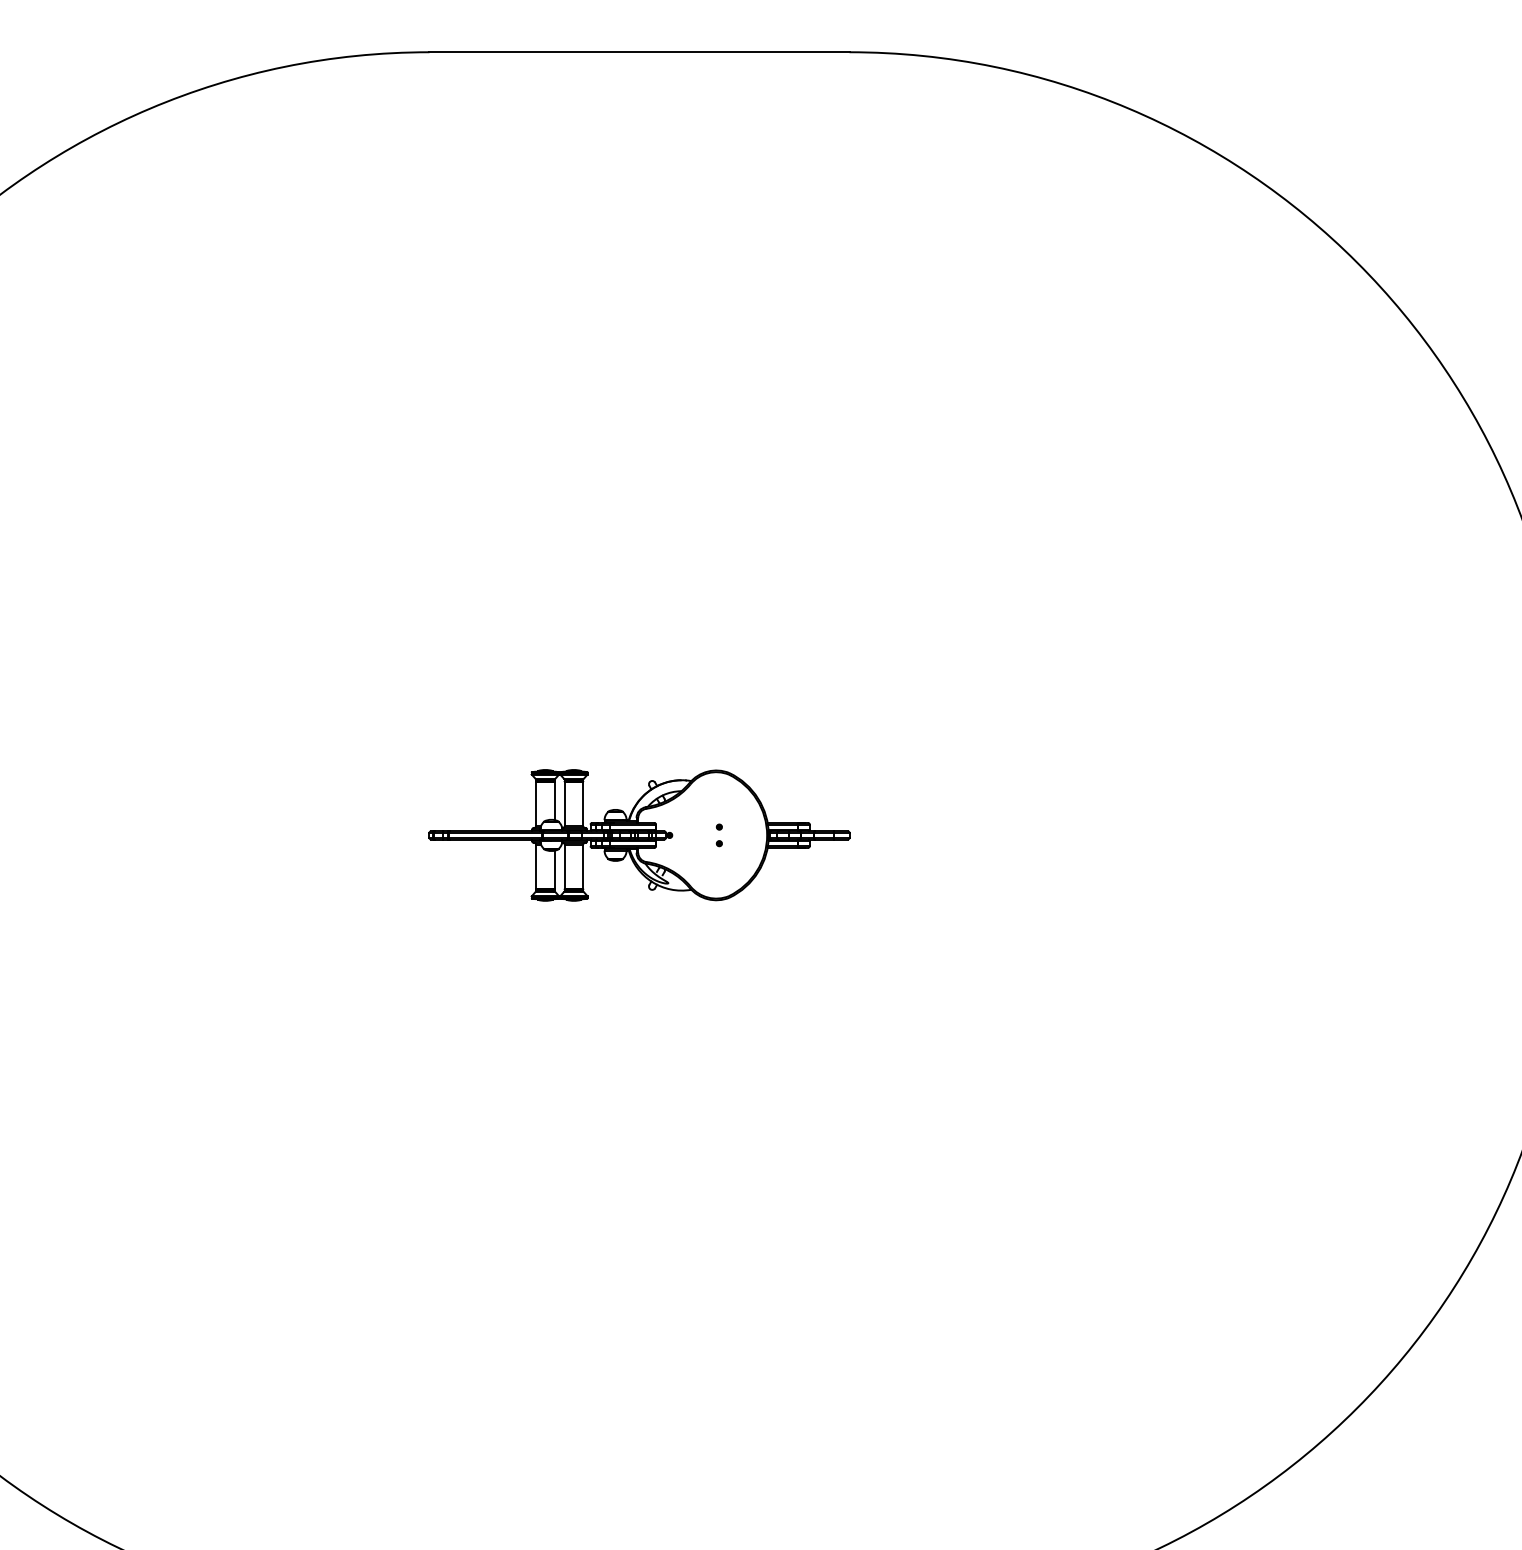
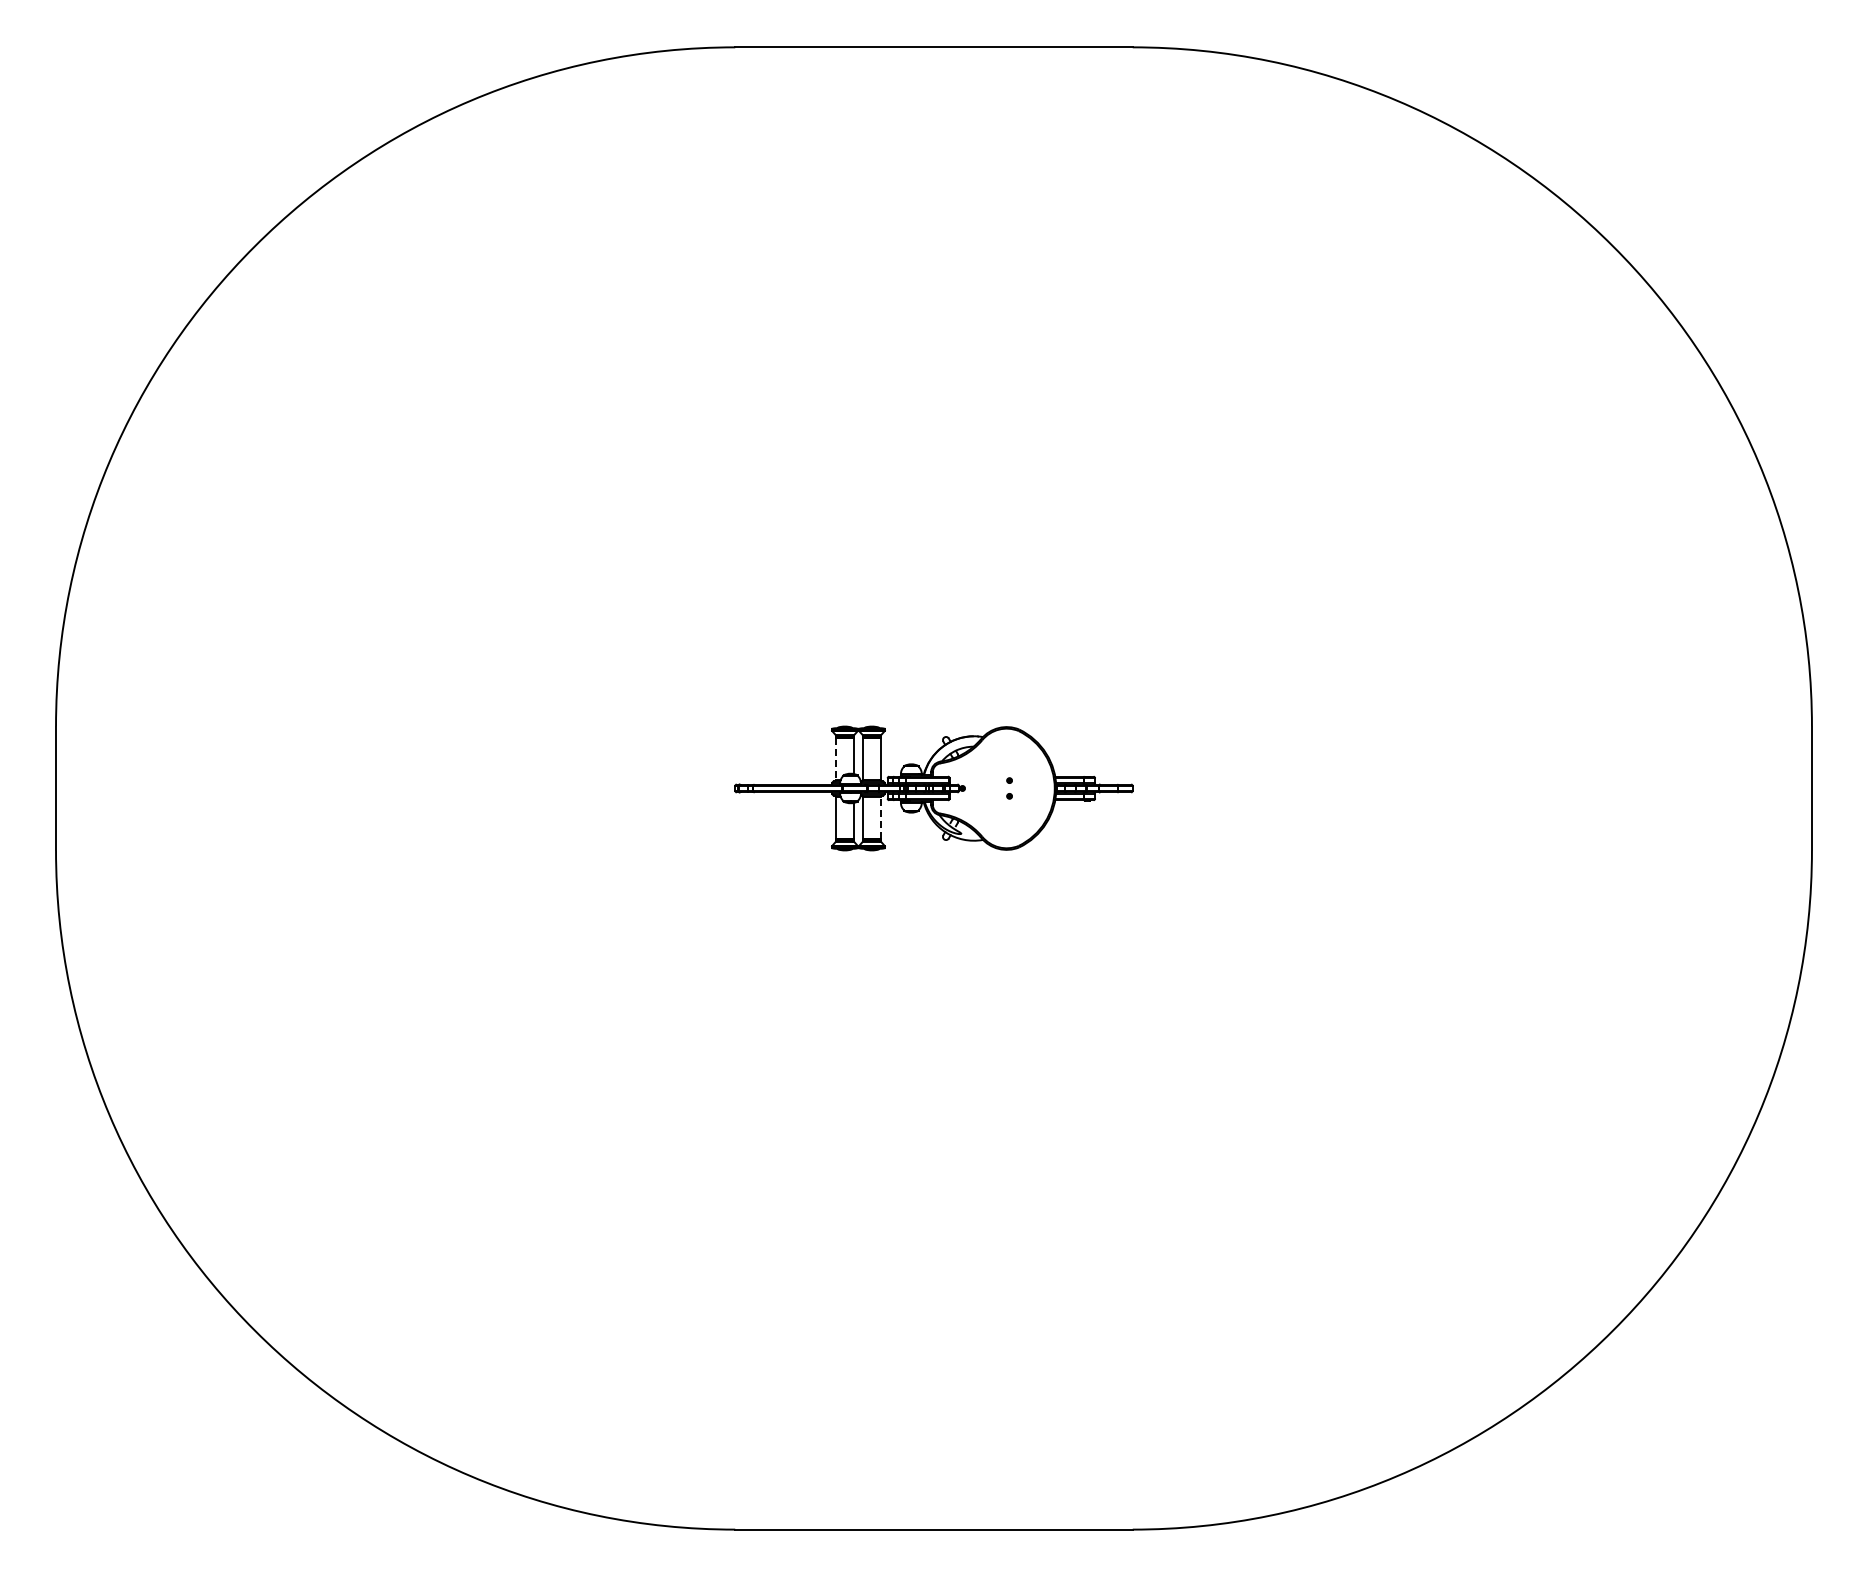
line: (536, 803) -> (836, 758), solid -> dashed
line: (582, 867) -> (880, 818), solid -> dashed

